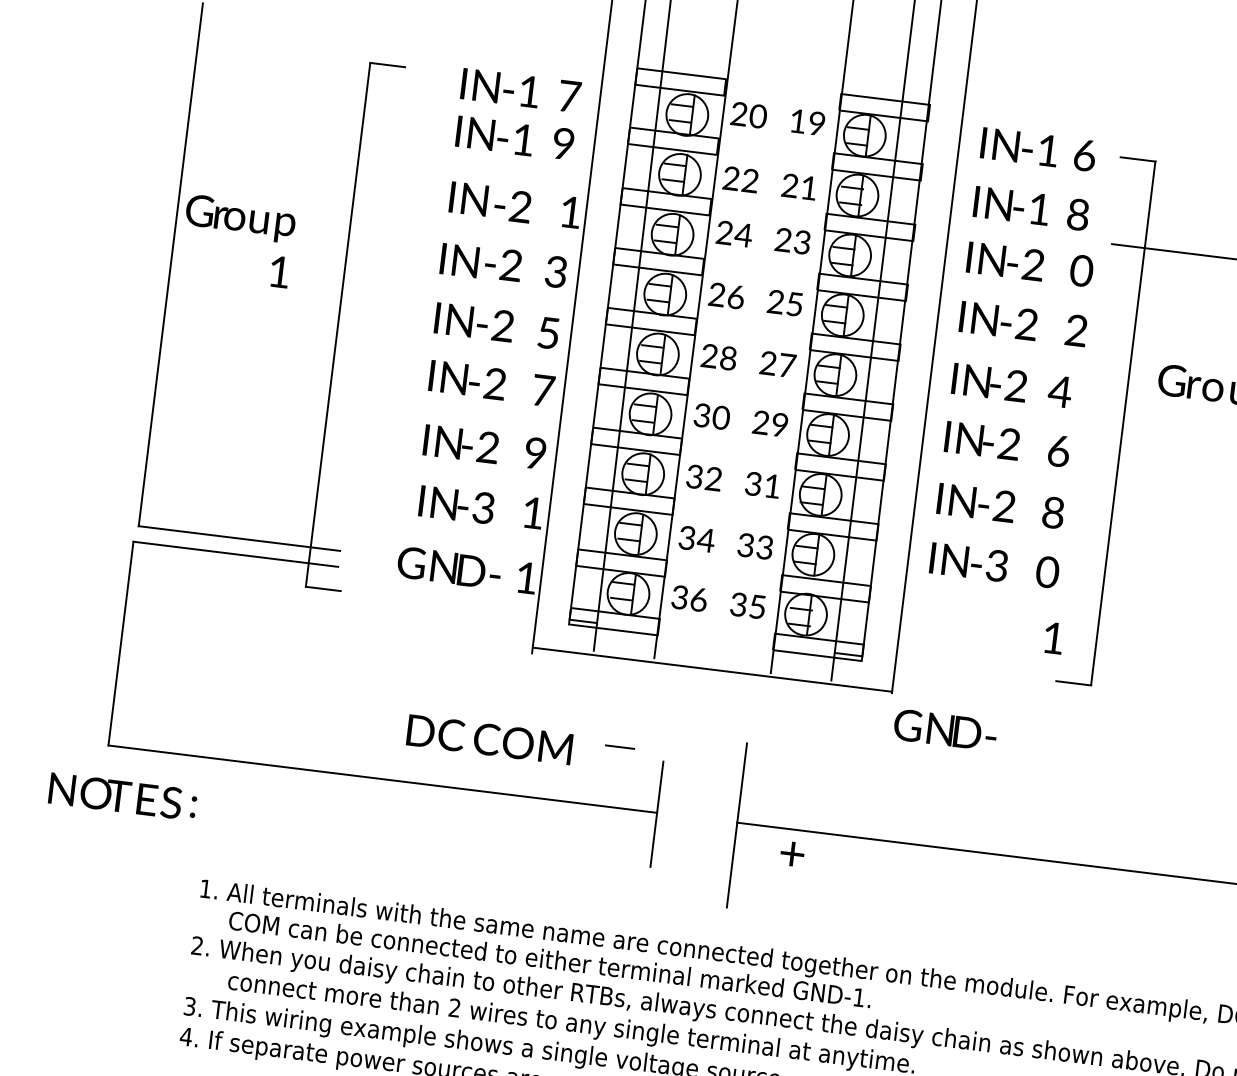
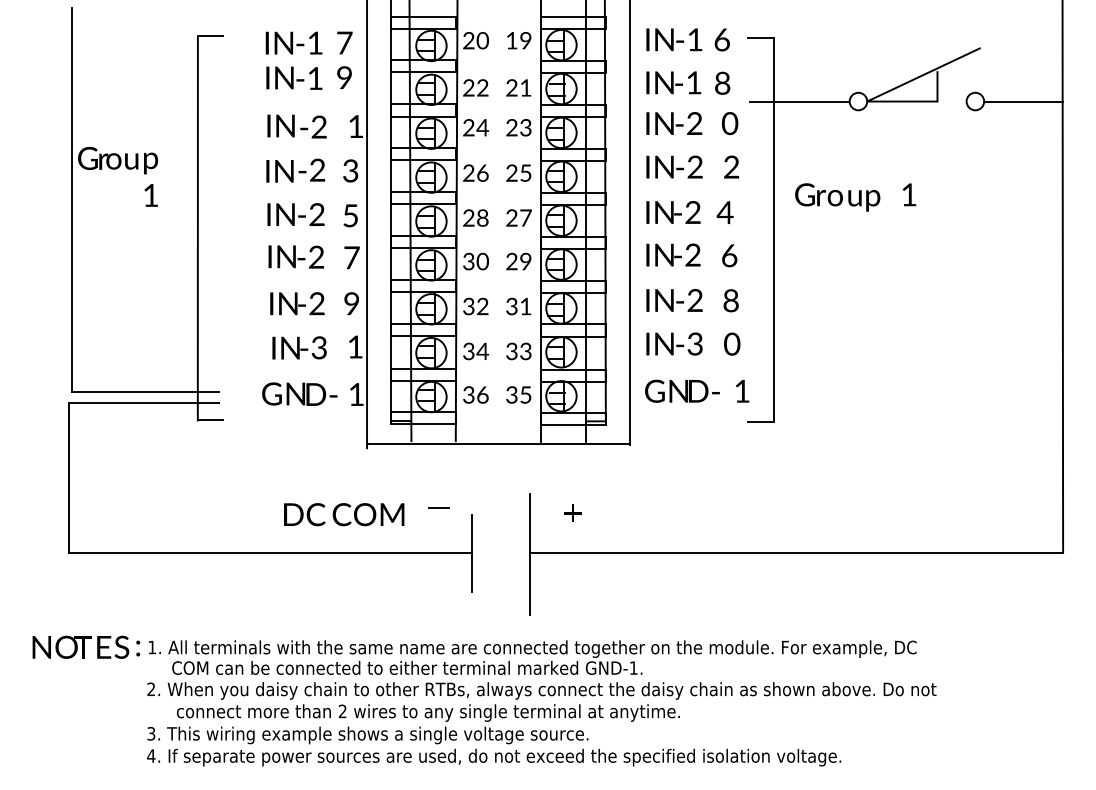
text: (945, 729) -> (682, 390), moved
text: (123, 795) -> (86, 646), moved
text: (792, 852) -> (572, 512), moved

